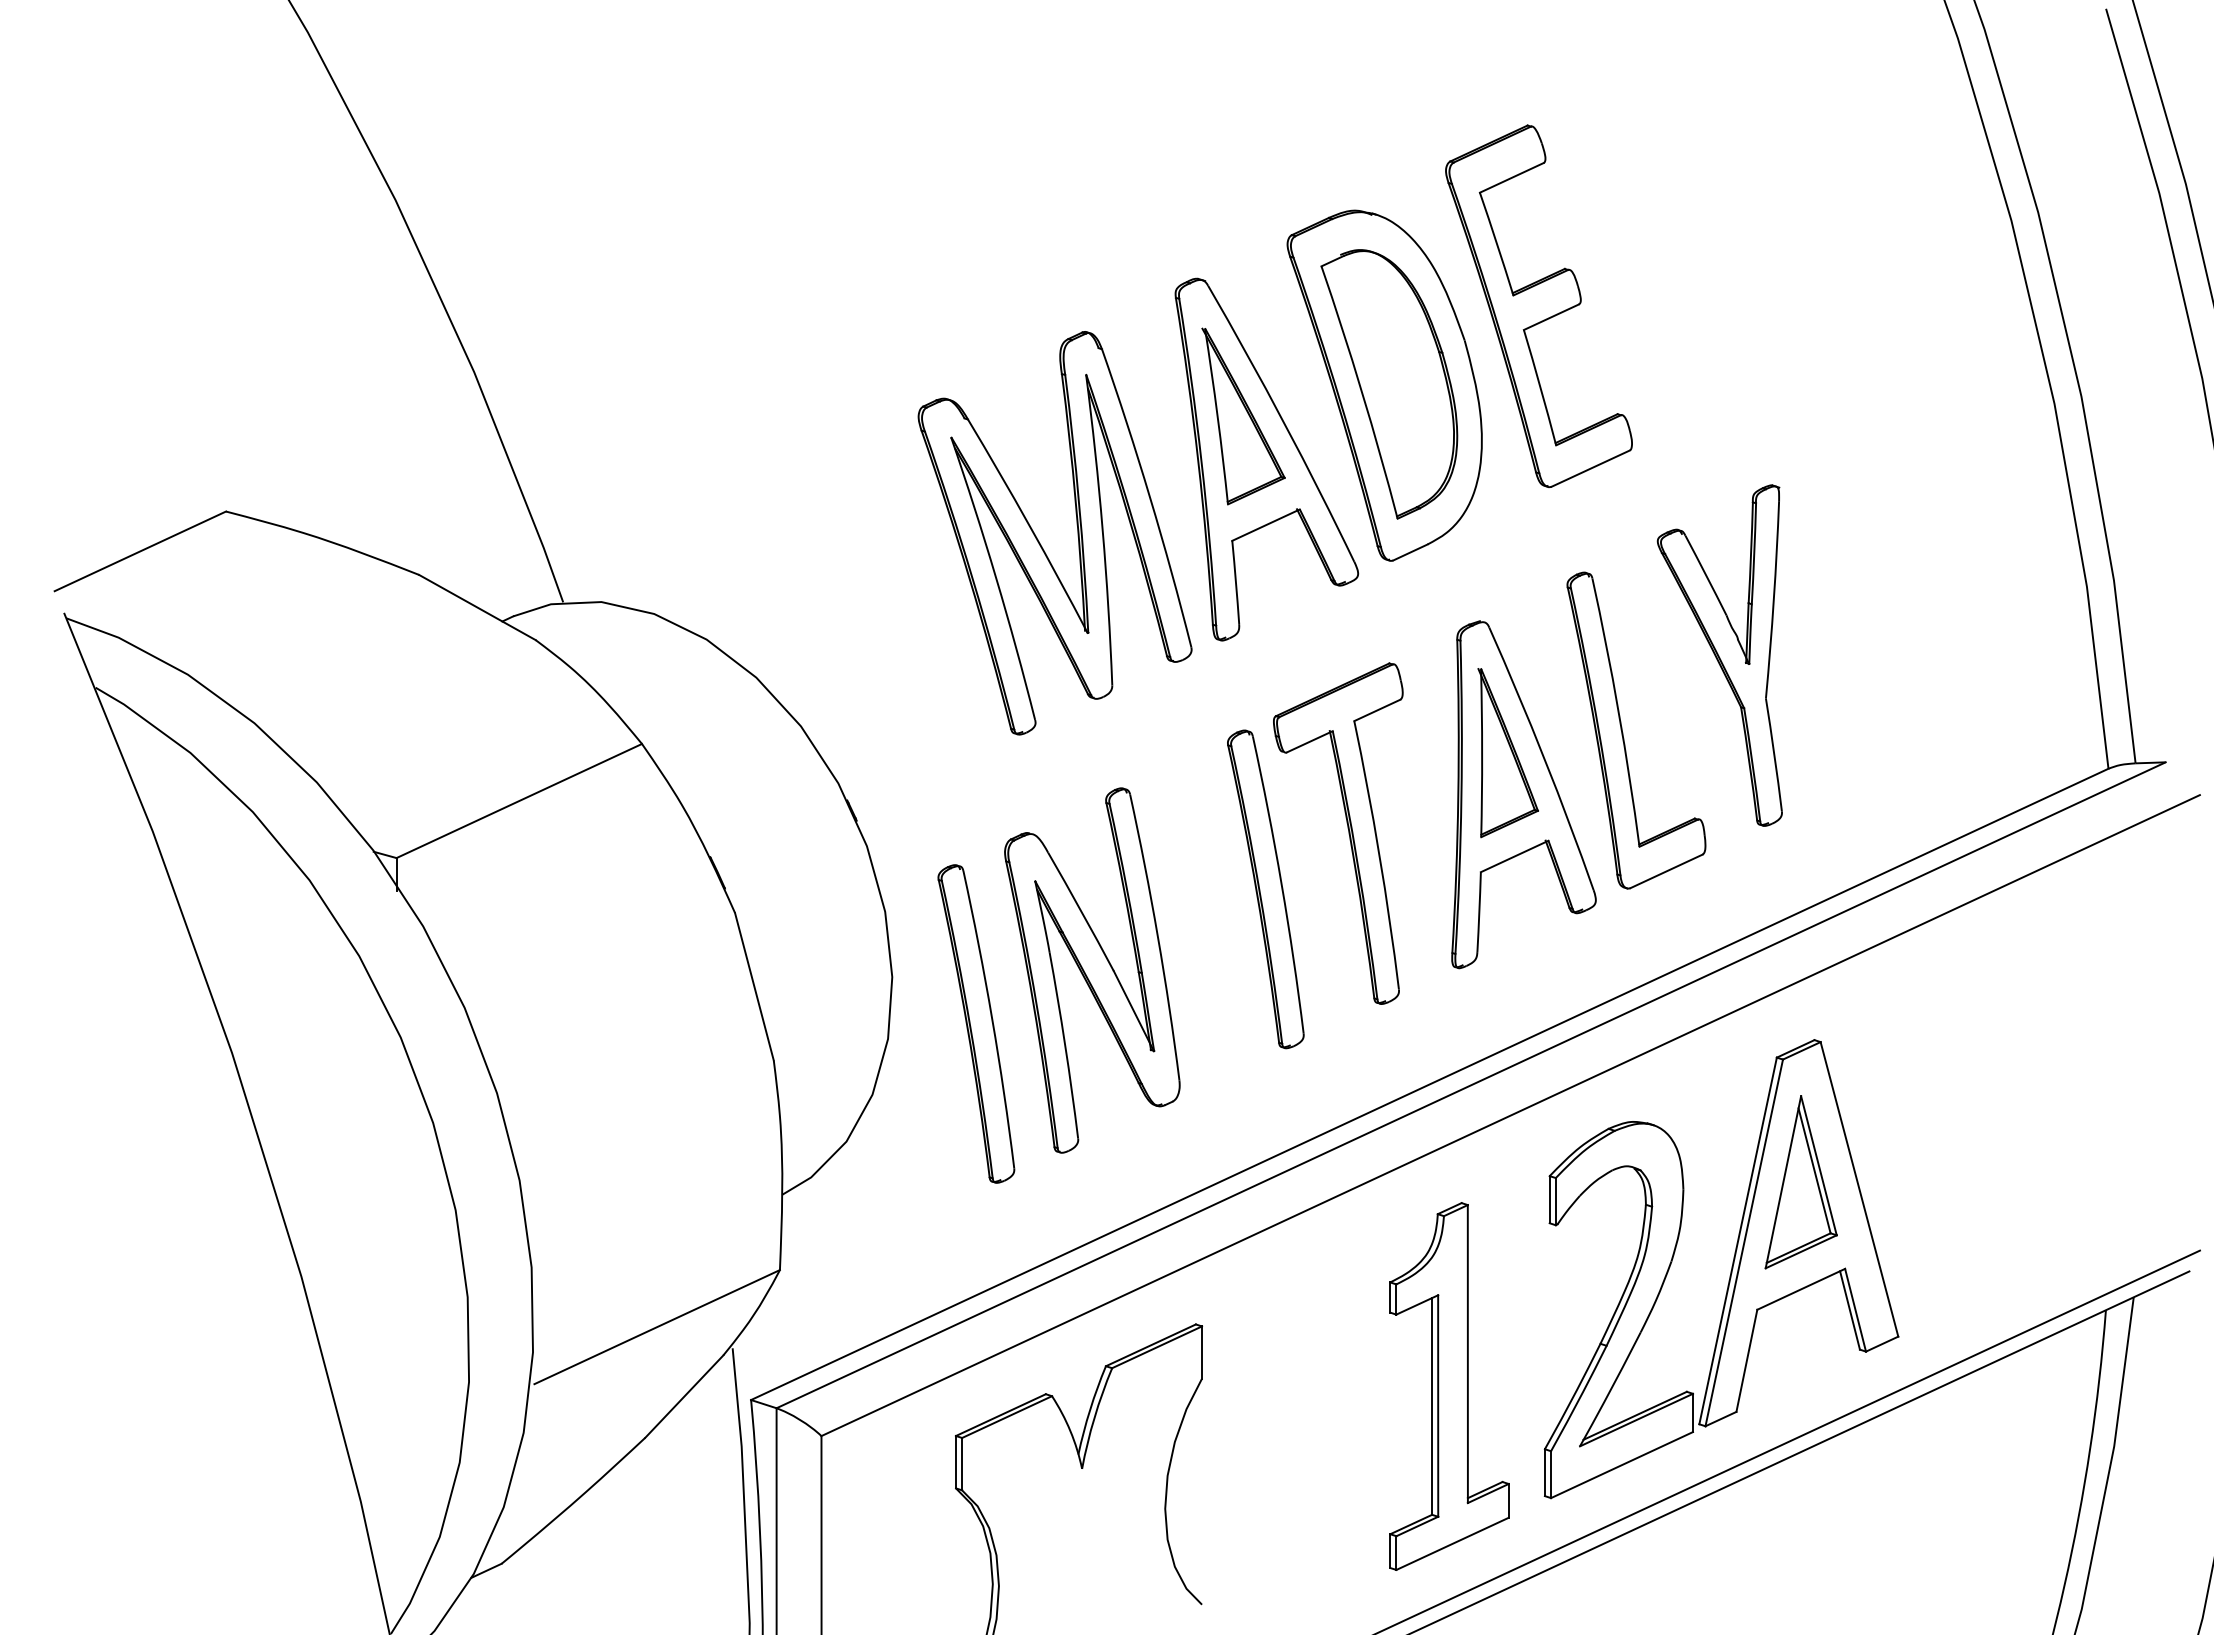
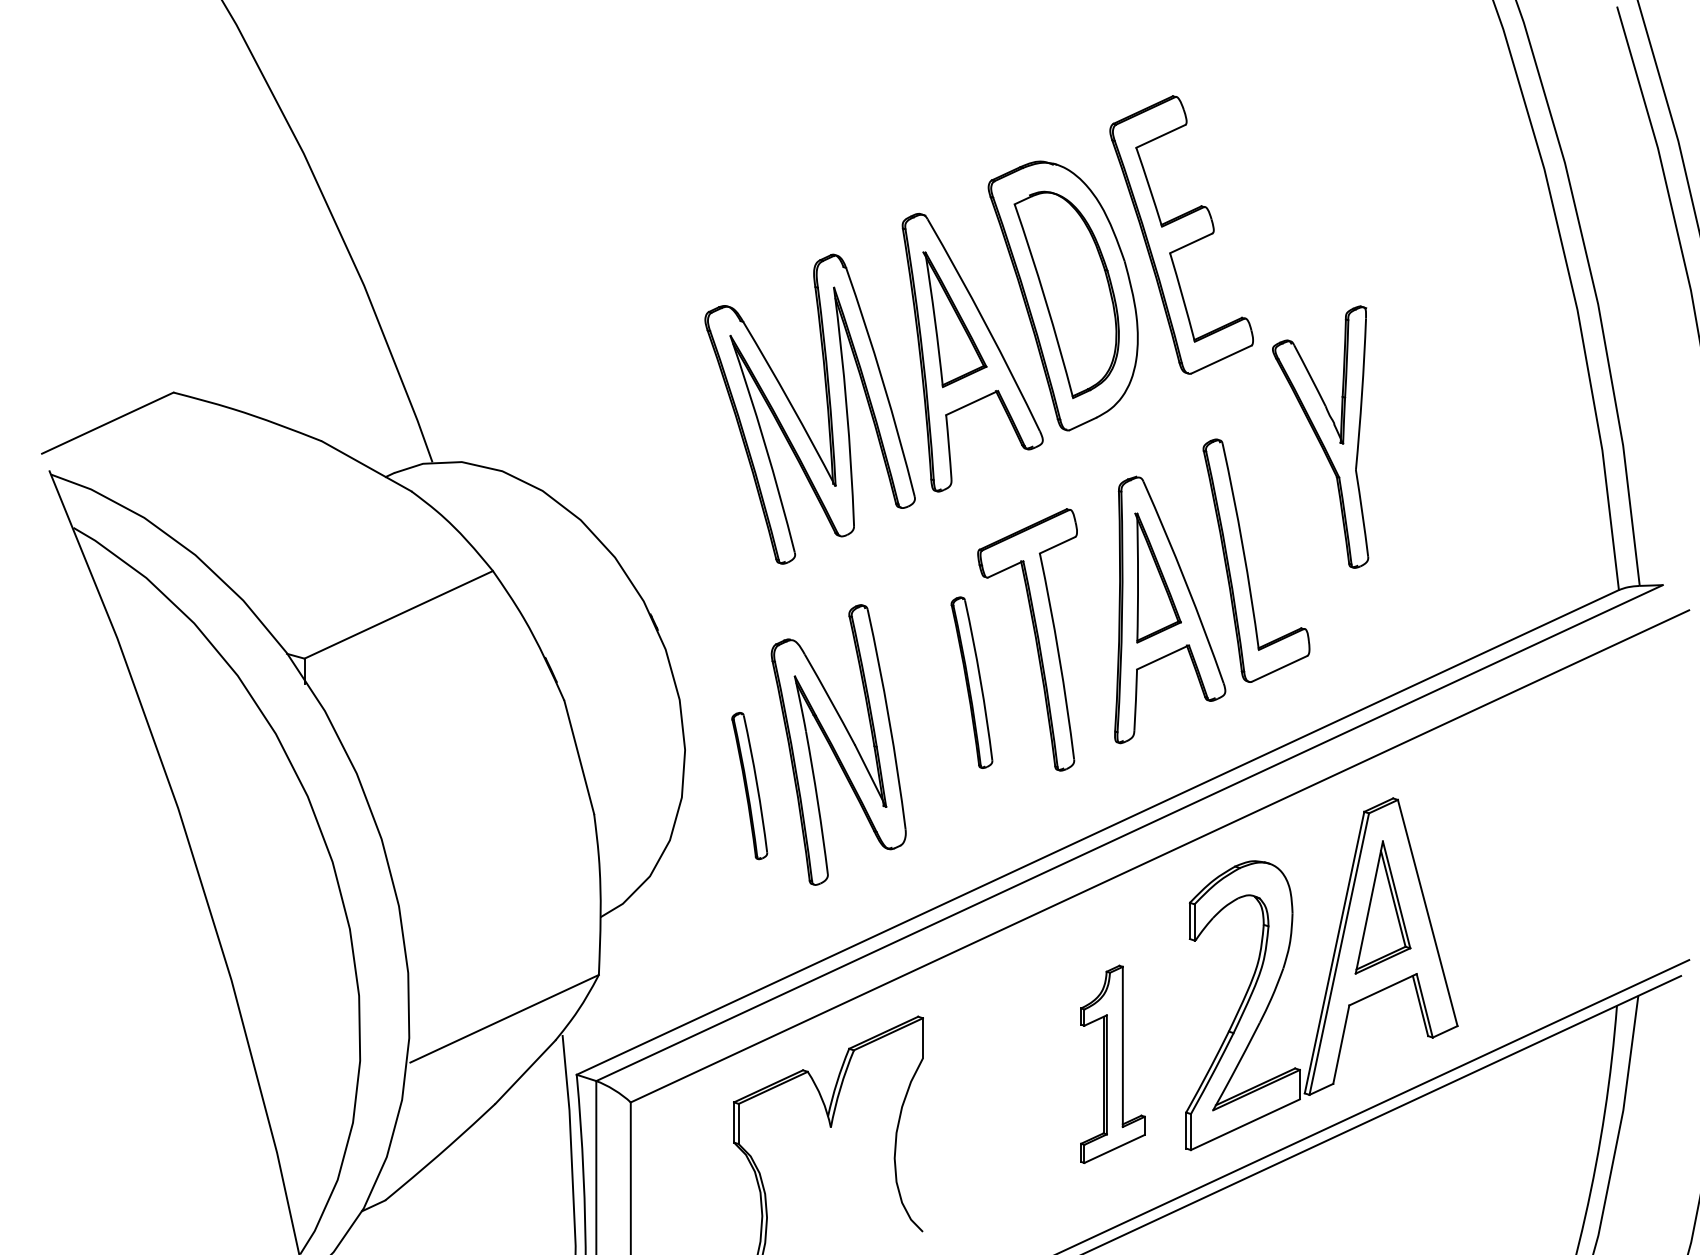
part: (1719, 655) -> (1320, 437), moved
part: (1265, 889) -> (971, 682), size x0.7
part: (976, 1023) -> (749, 785), size x0.6
part: (1449, 1386) -> (1112, 1064), size x0.7

